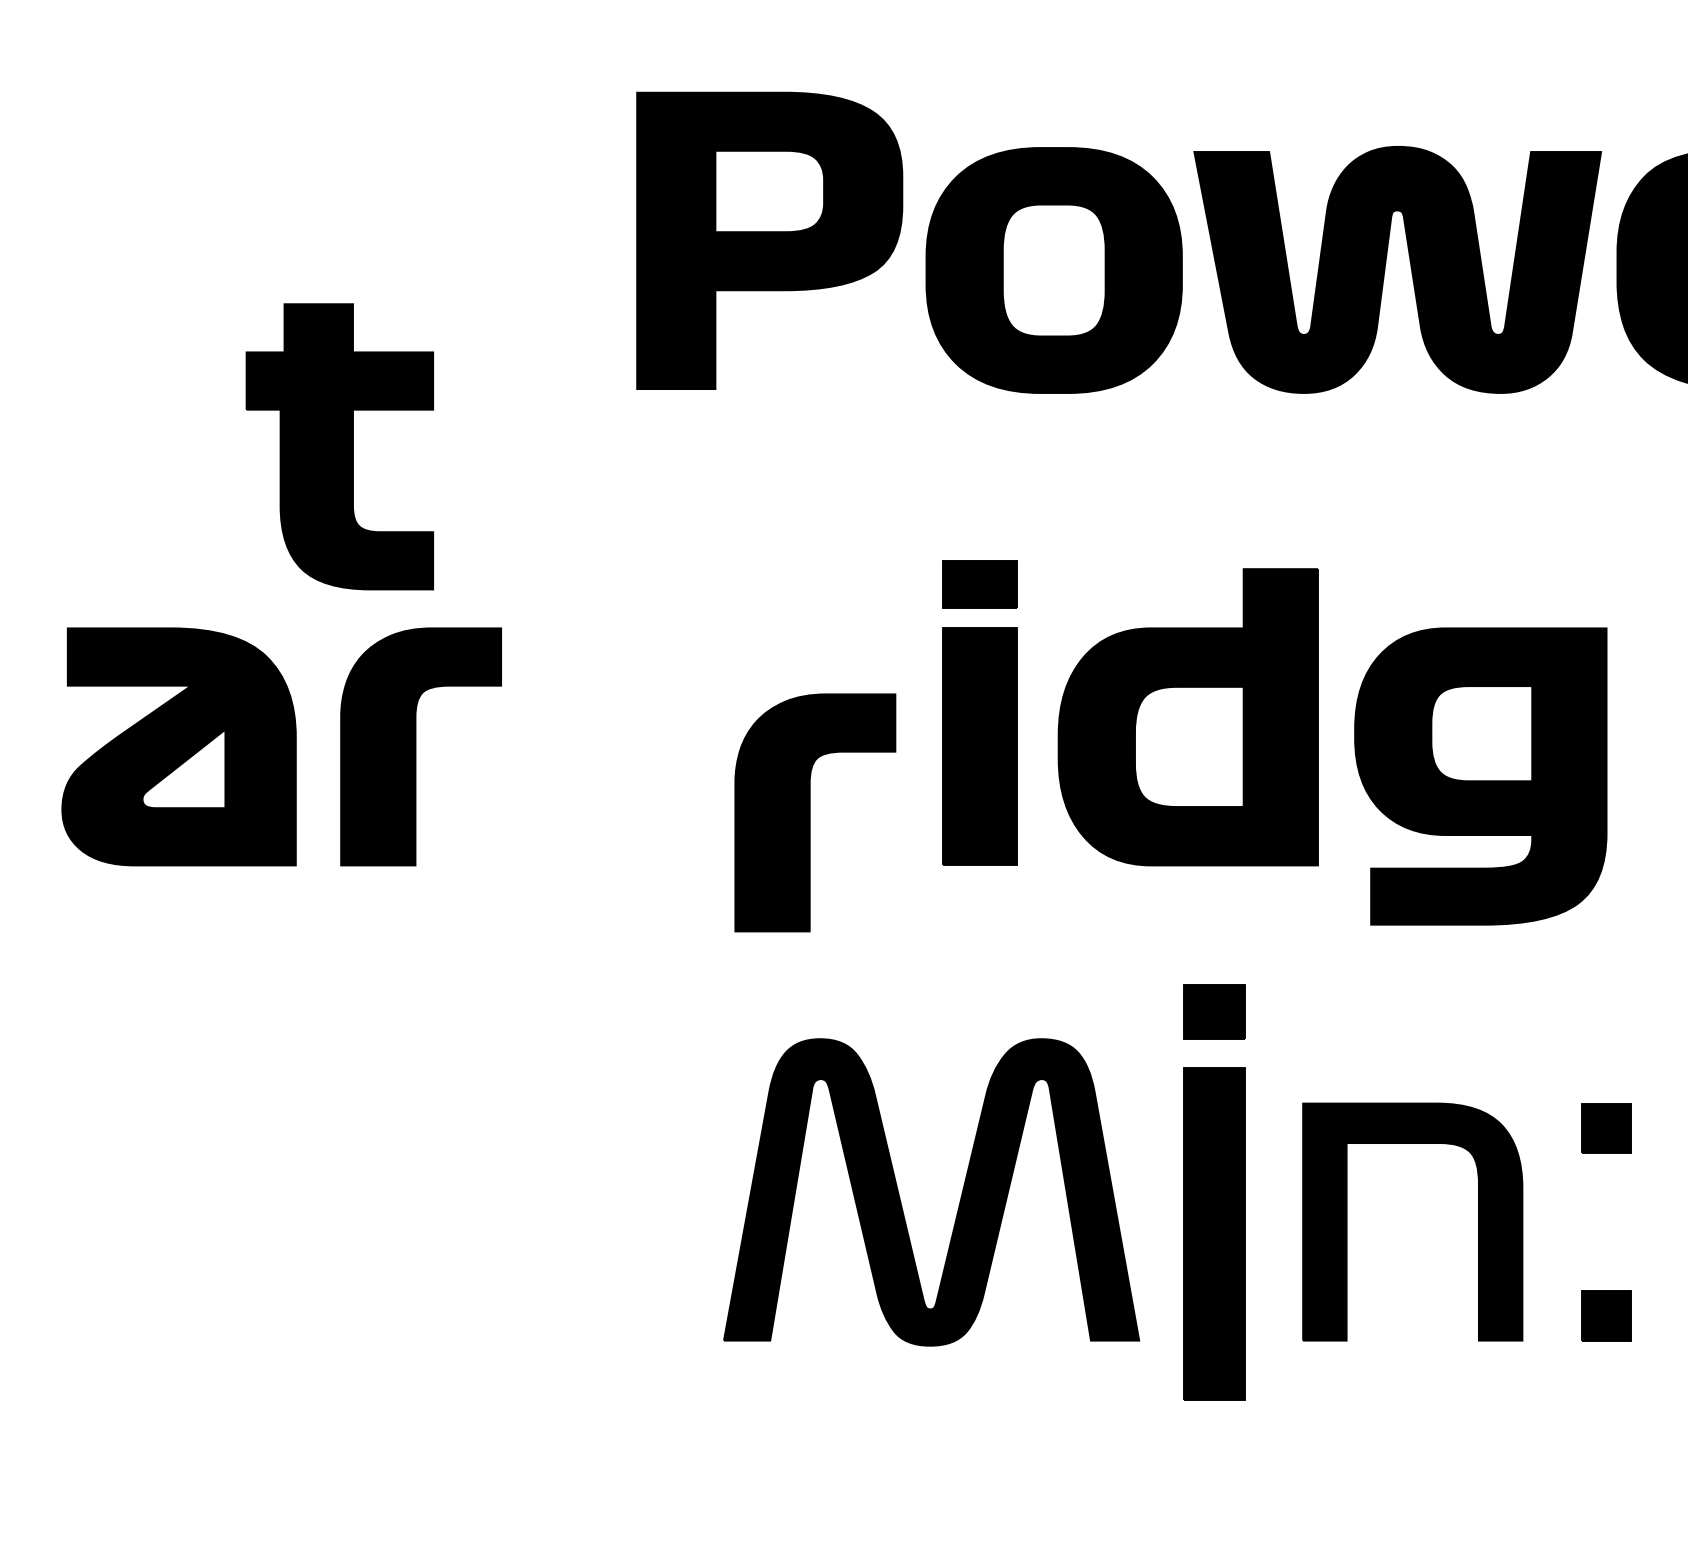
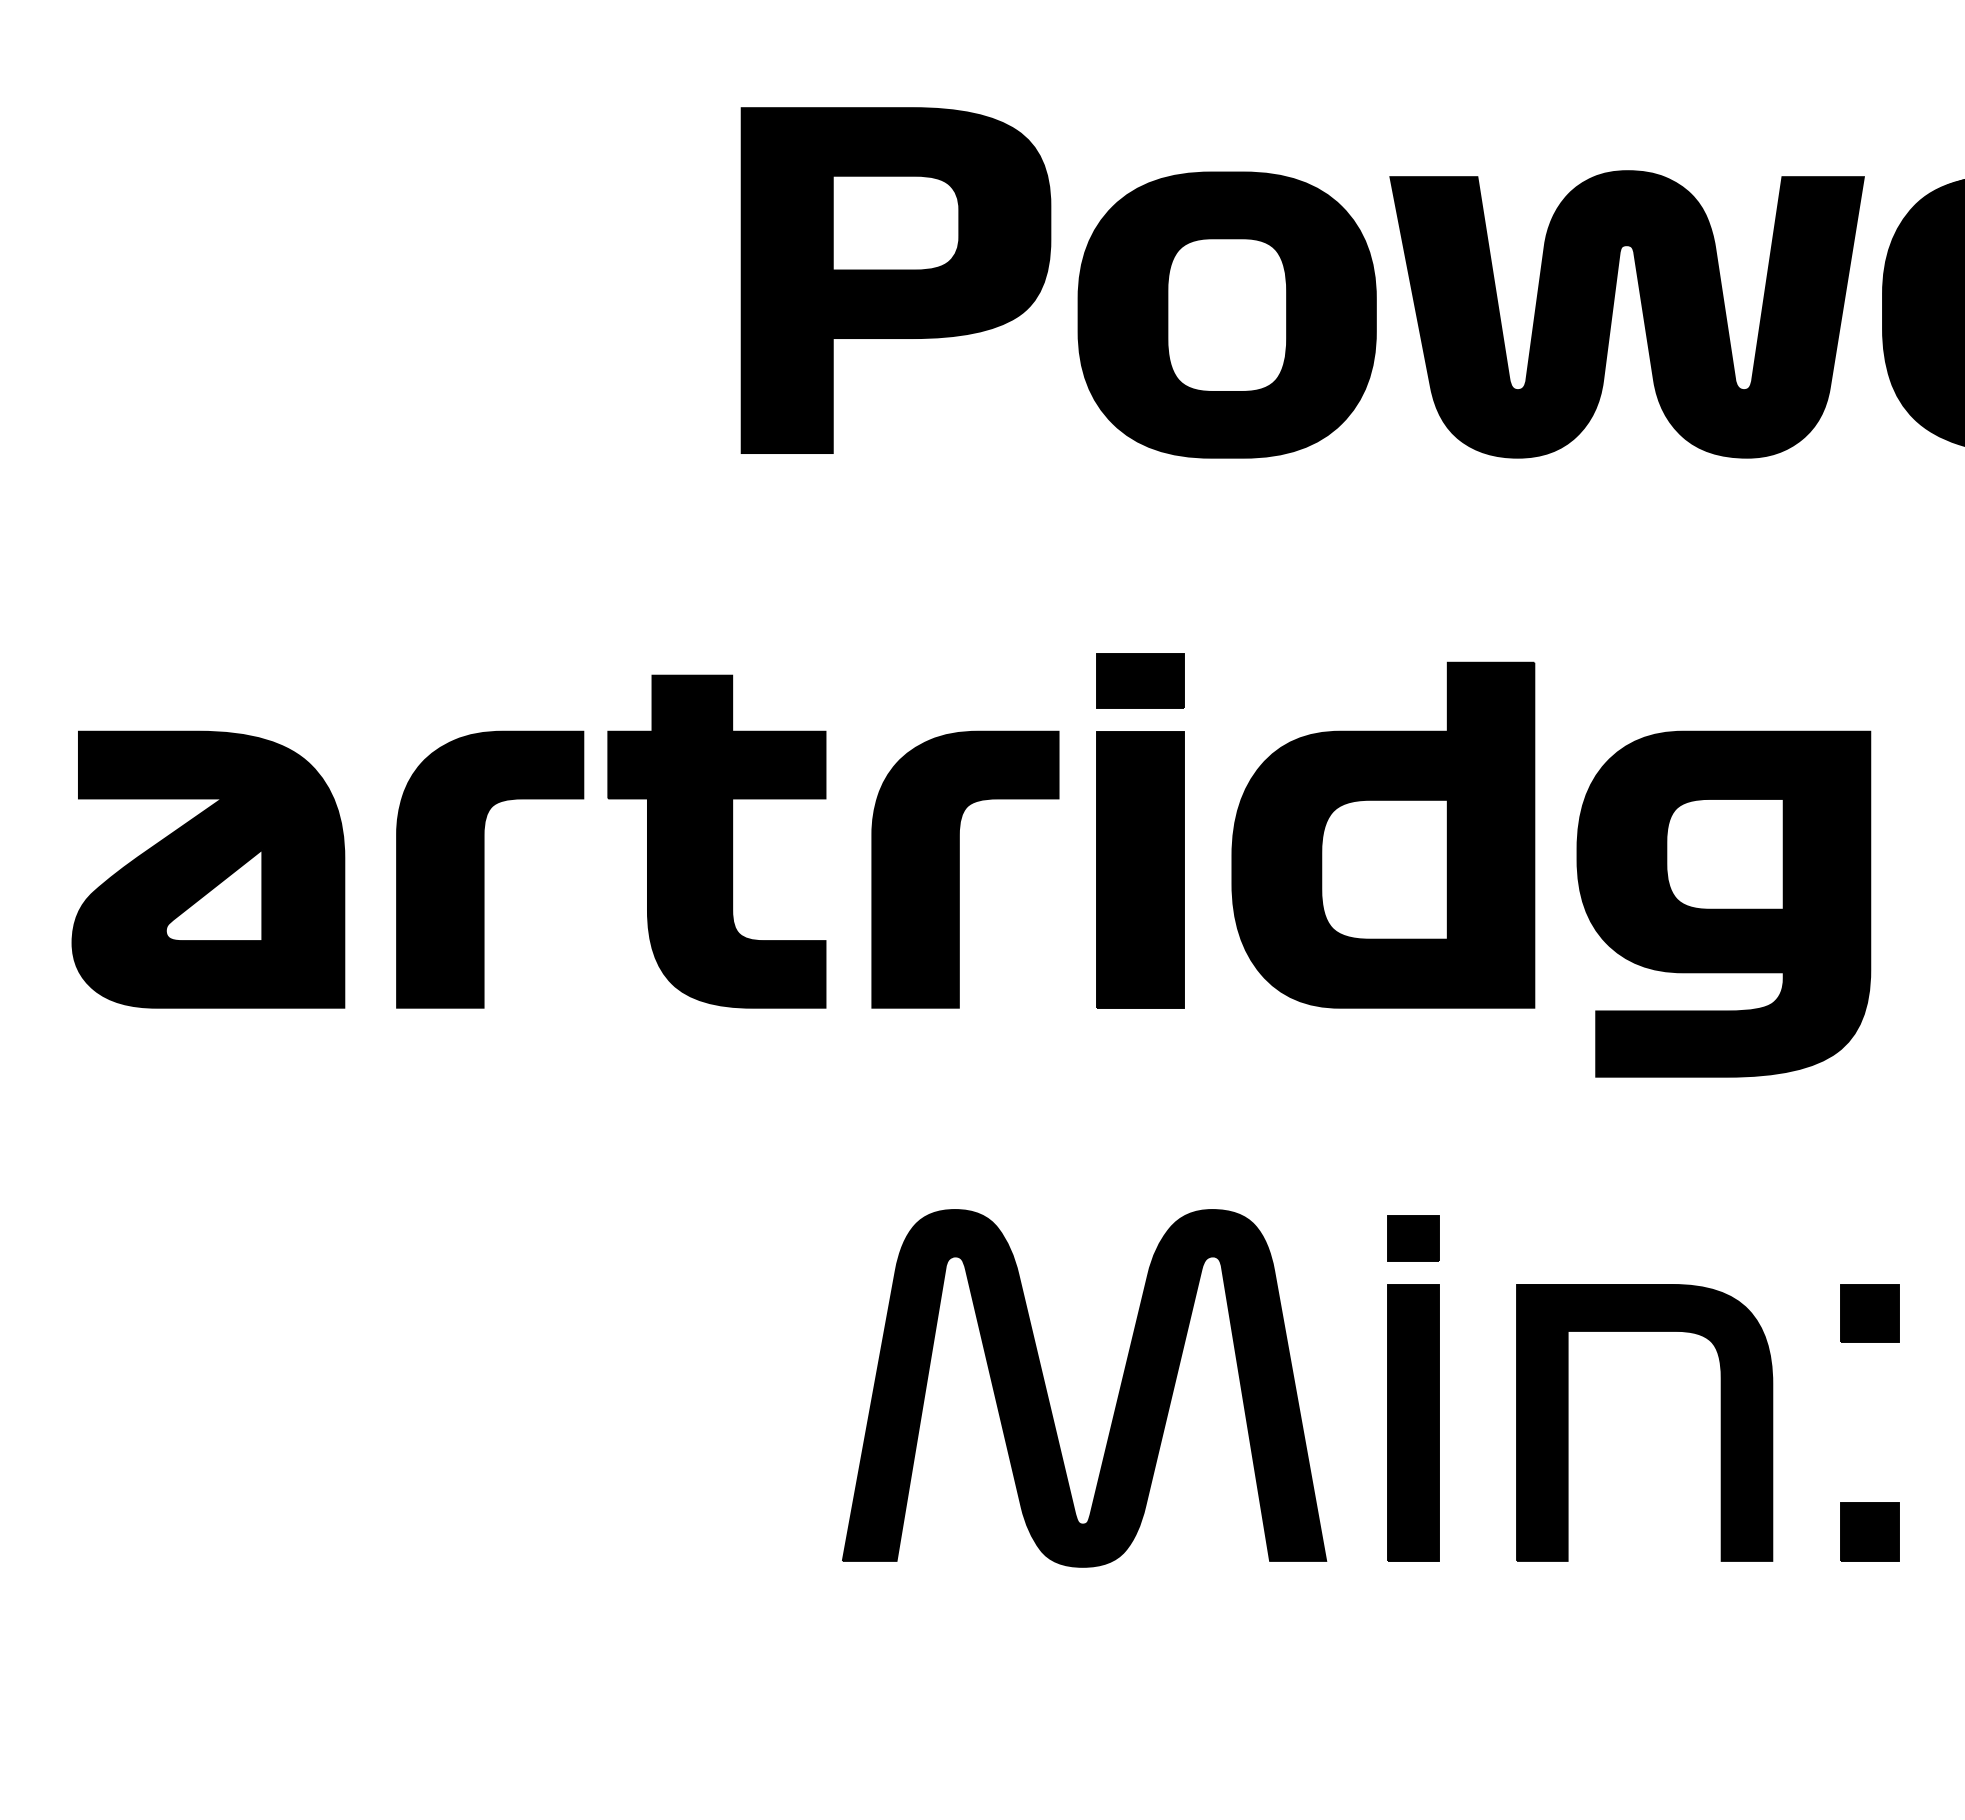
part: (339, 446) -> (716, 841), moved
part: (815, 812) -> (965, 869), moved
part: (1214, 1192) -> (1413, 1388), size x0.71

